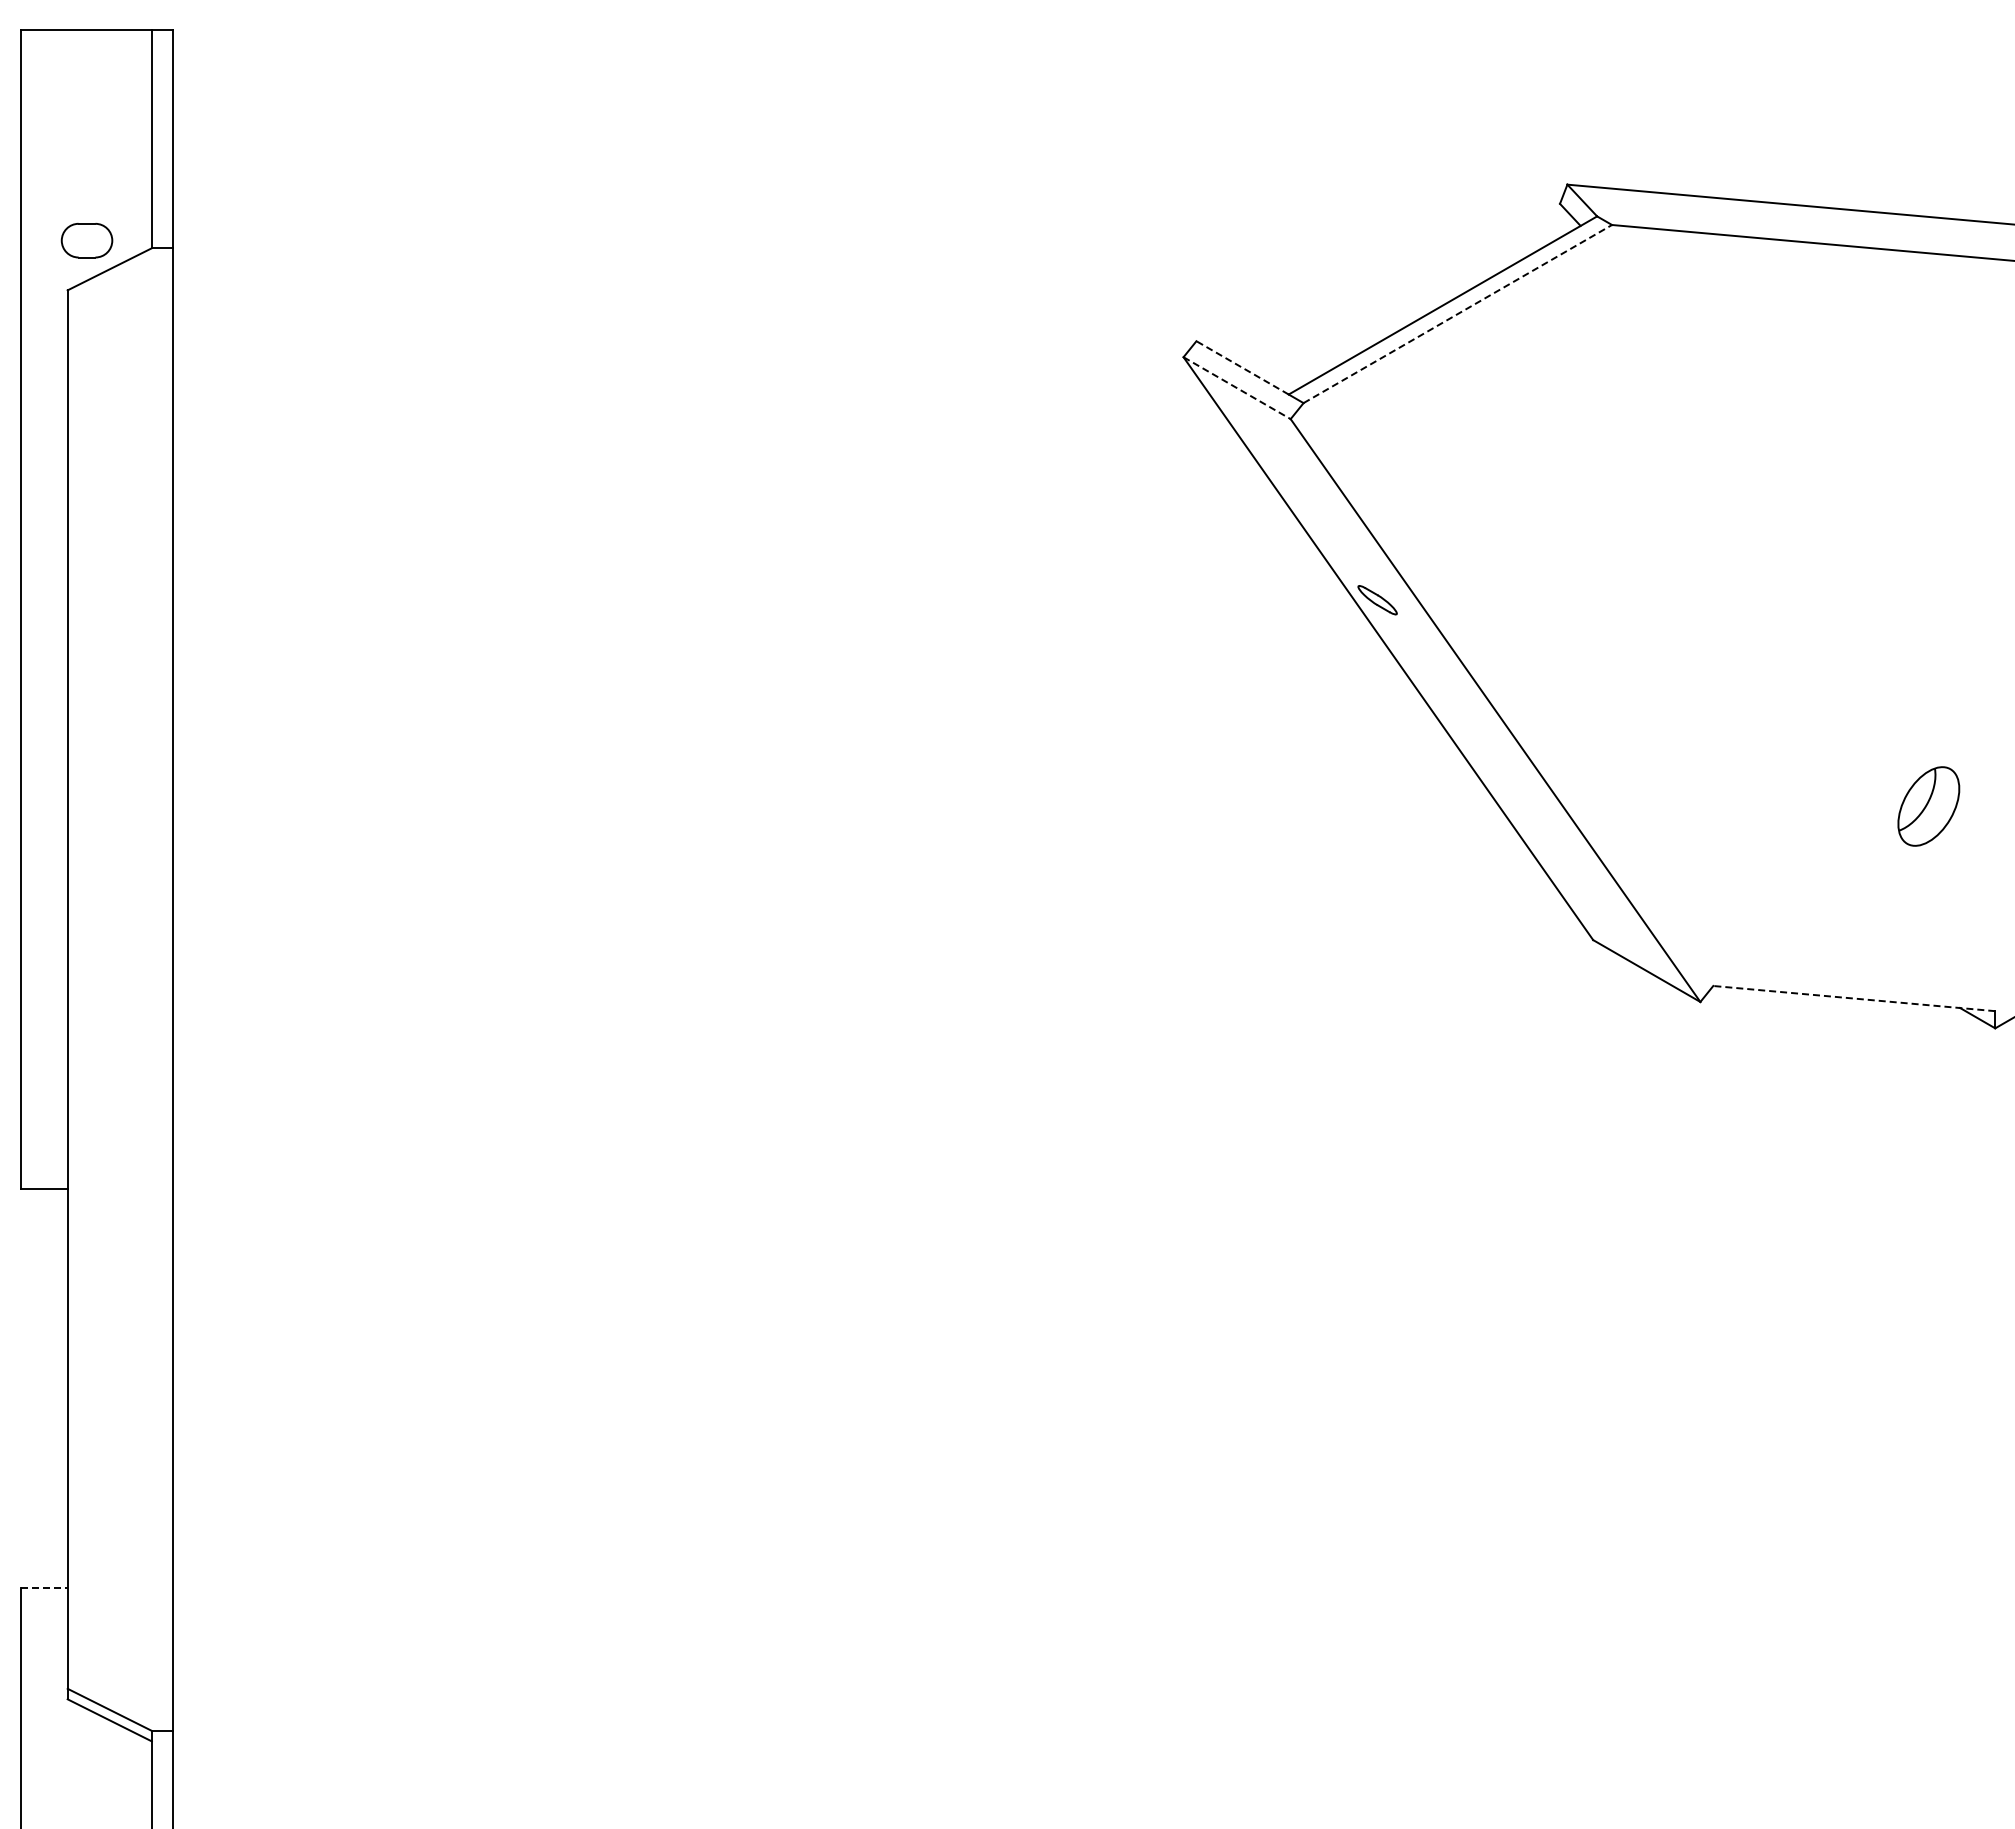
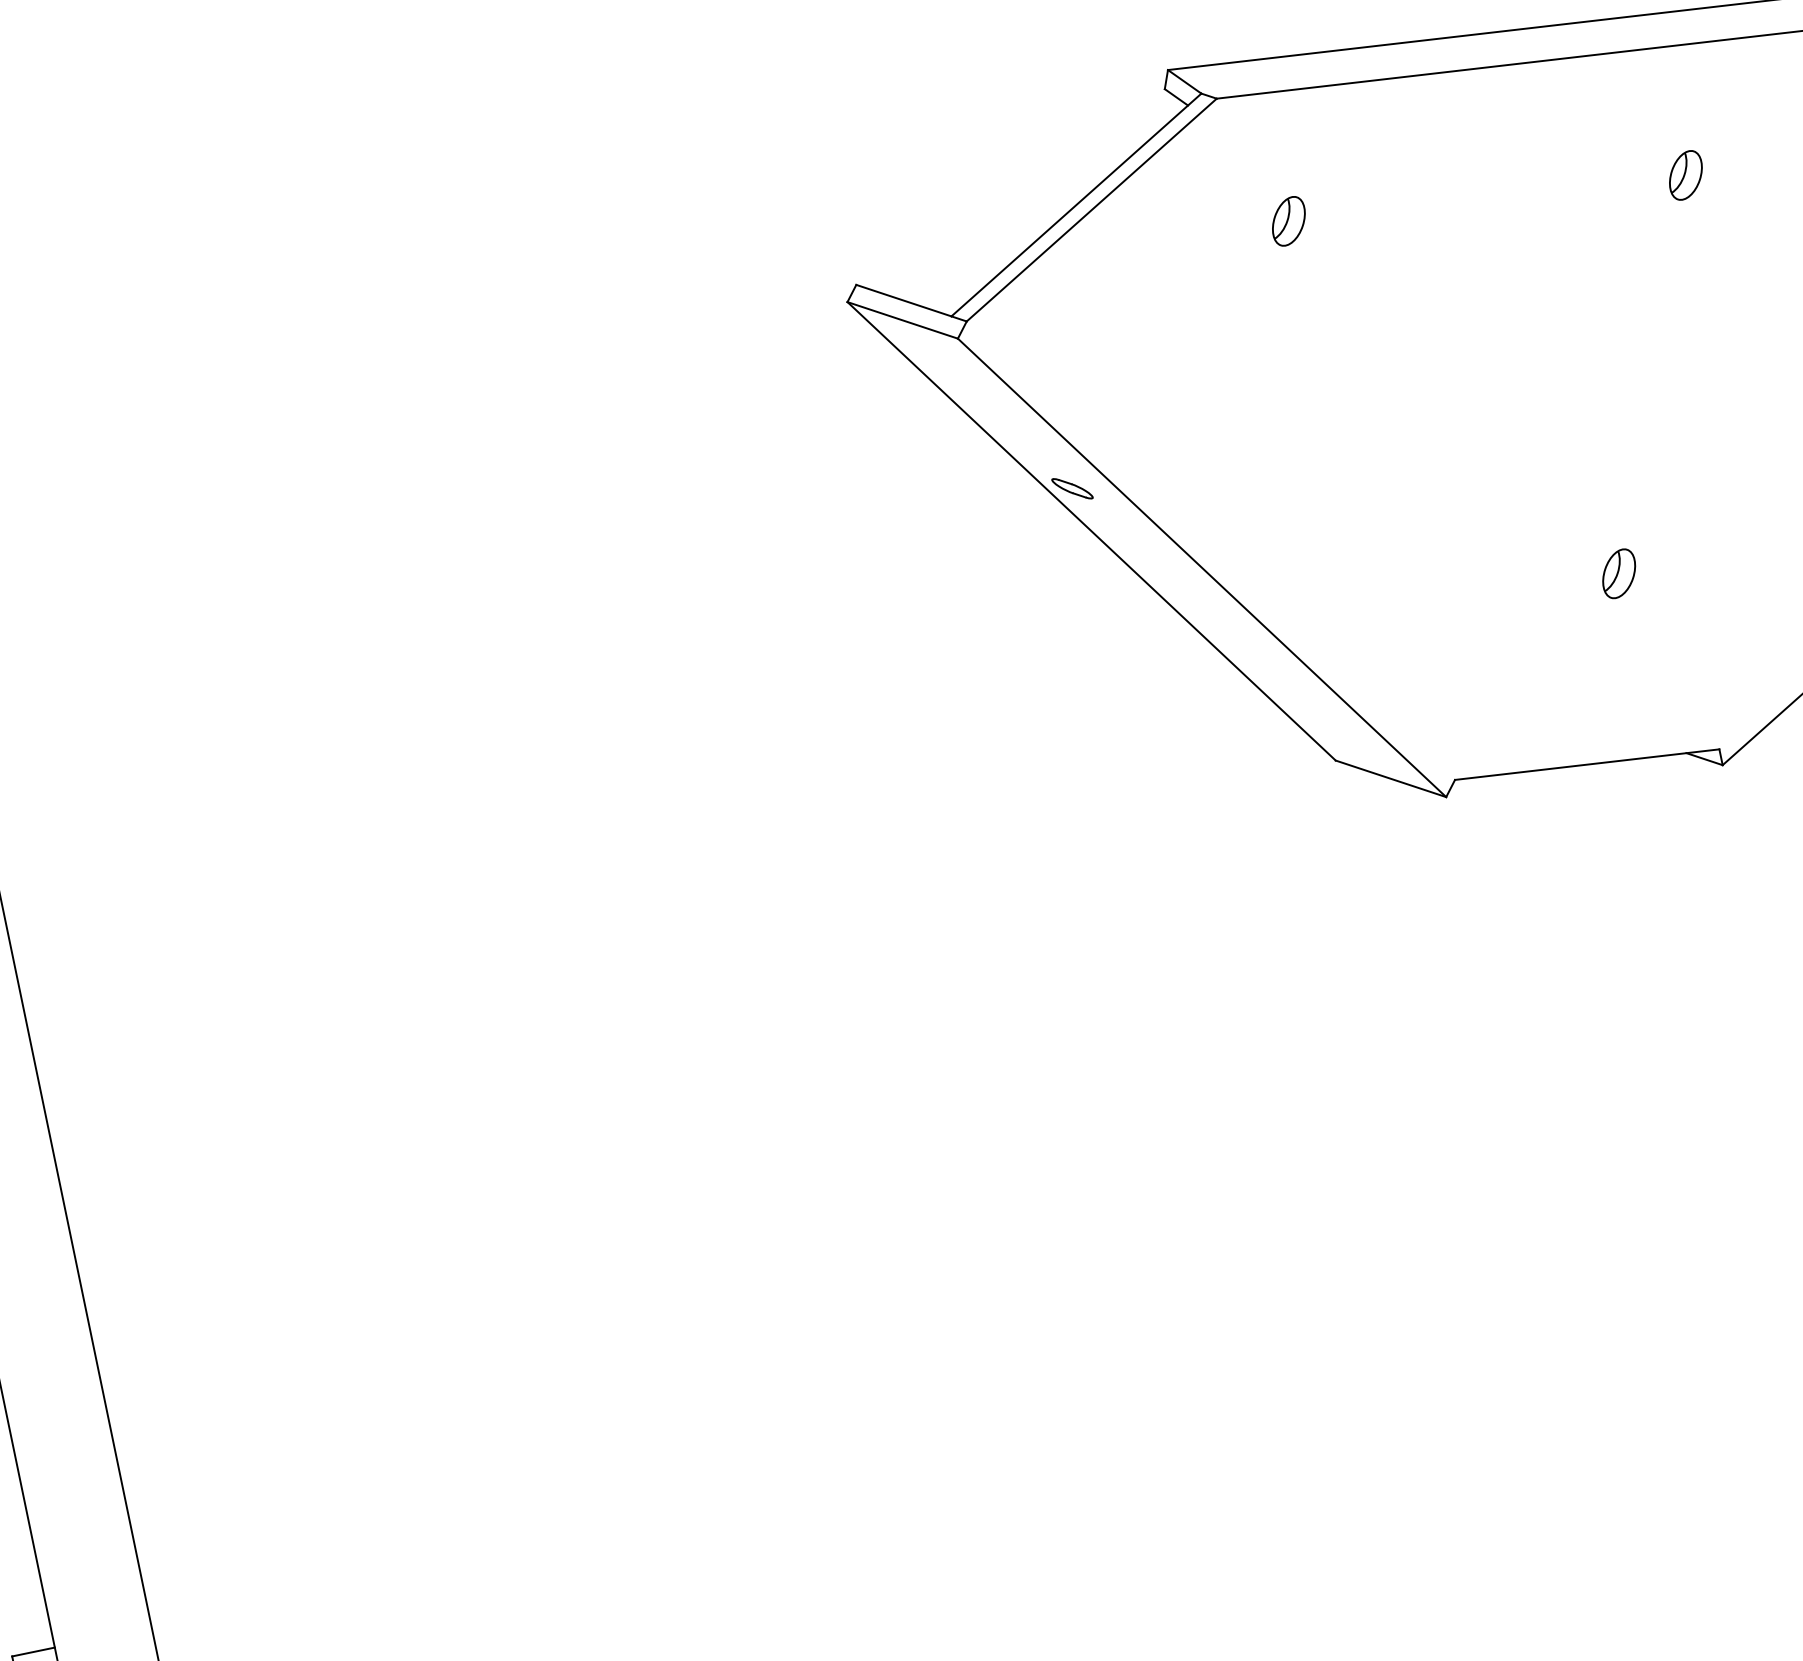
line: (1458, 313) -> (1092, 209), dashed -> solid
line: (1242, 367) -> (903, 300), dashed -> solid
part: (1660, 367) -> (1288, 220), added
line: (1237, 388) -> (903, 320), dashed -> solid
part: (1928, 806) -> (1618, 573), size x0.62
line: (1854, 998) -> (1587, 764), dashed -> solid
line: (45, 1587) -> (34, 1651), dashed -> solid

